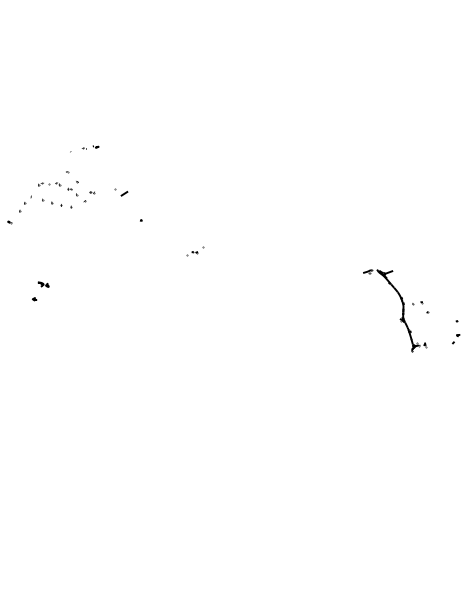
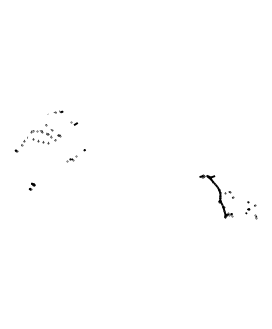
part: (119, 192) -> (73, 123), moved
part: (195, 250) -> (71, 158), moved
part: (38, 291) -> (31, 186), size x0.62

